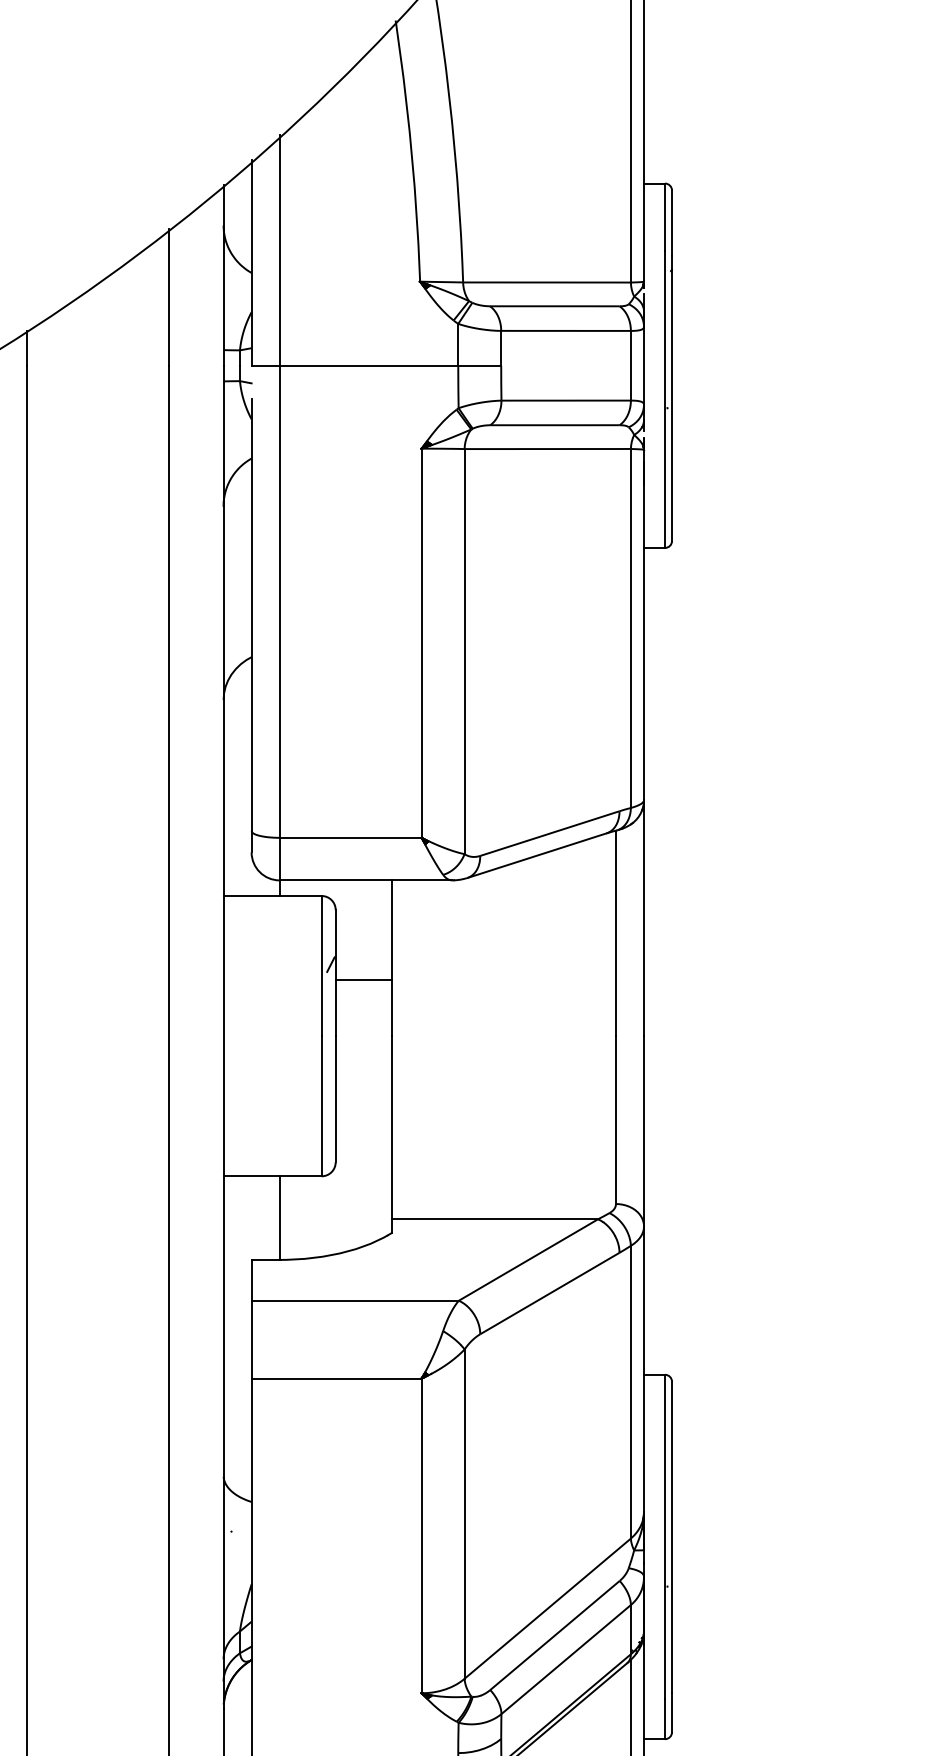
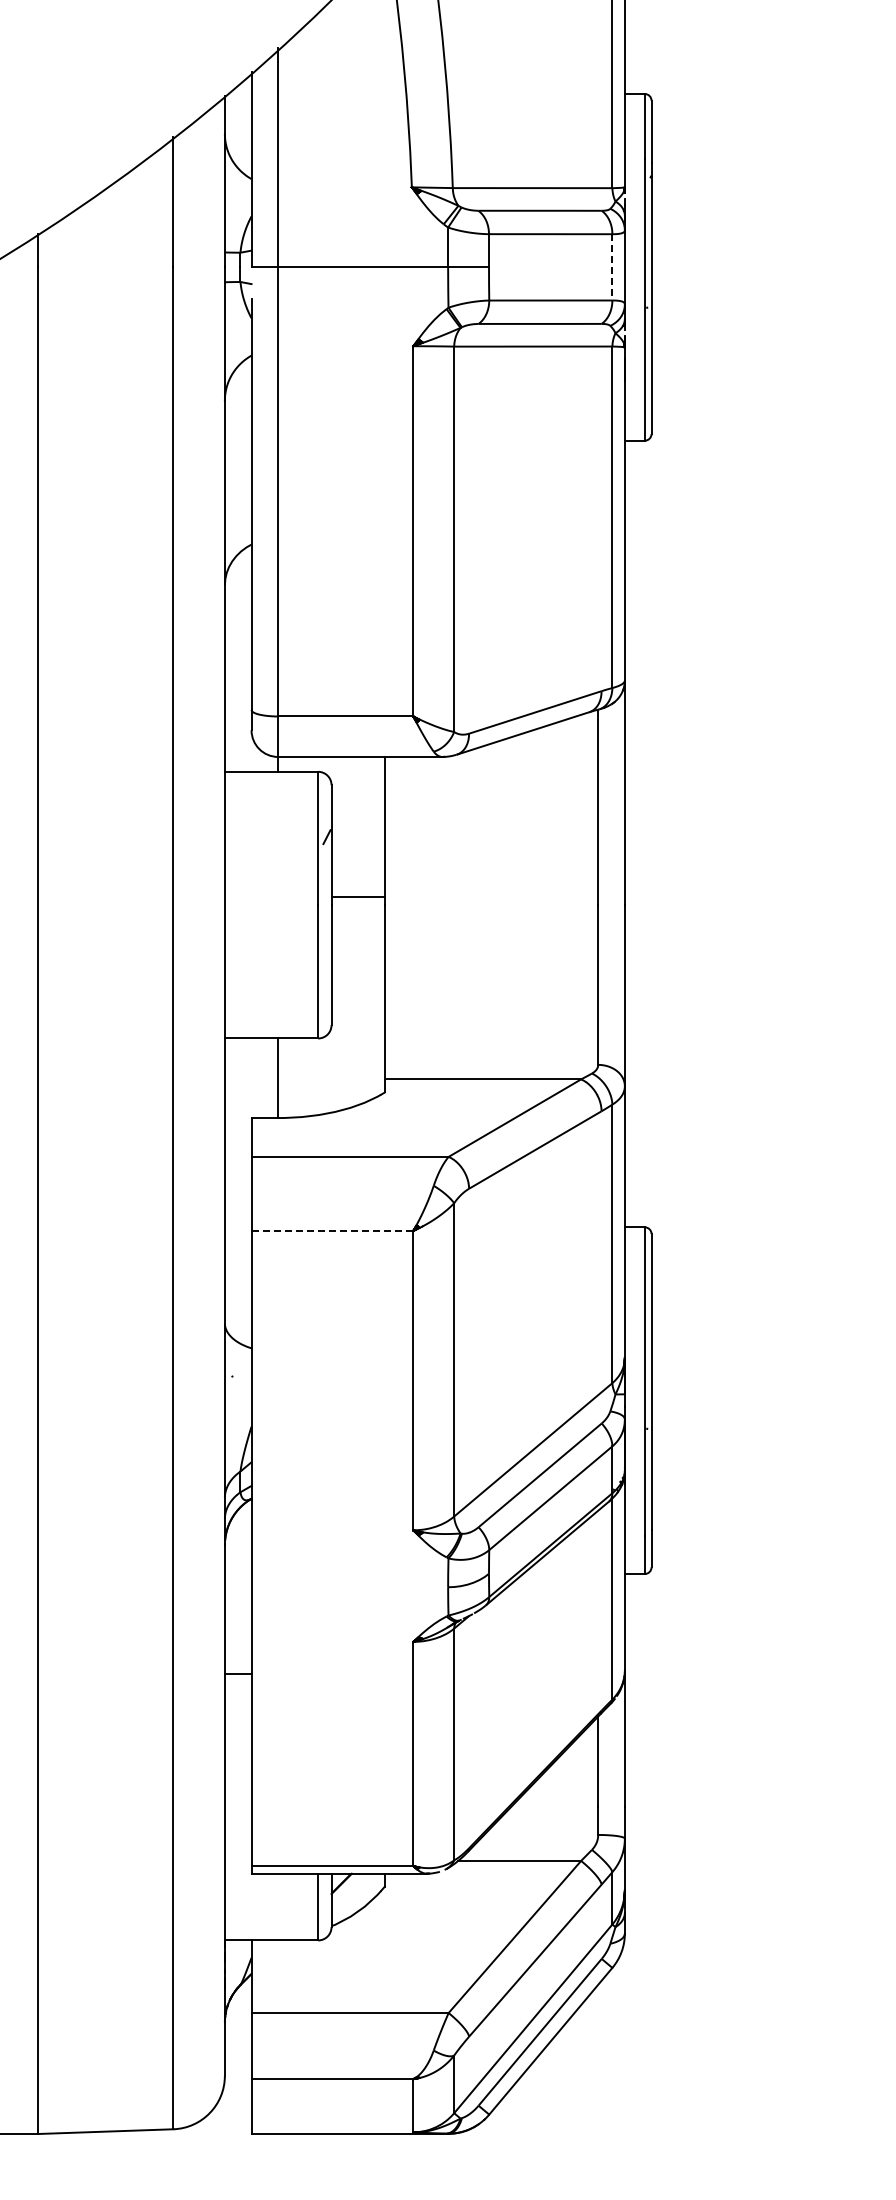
line: (631, 365) -> (612, 267), solid -> dashed
line: (362, 979) -> (357, 896), moved
line: (336, 1378) -> (332, 1230), solid -> dashed

